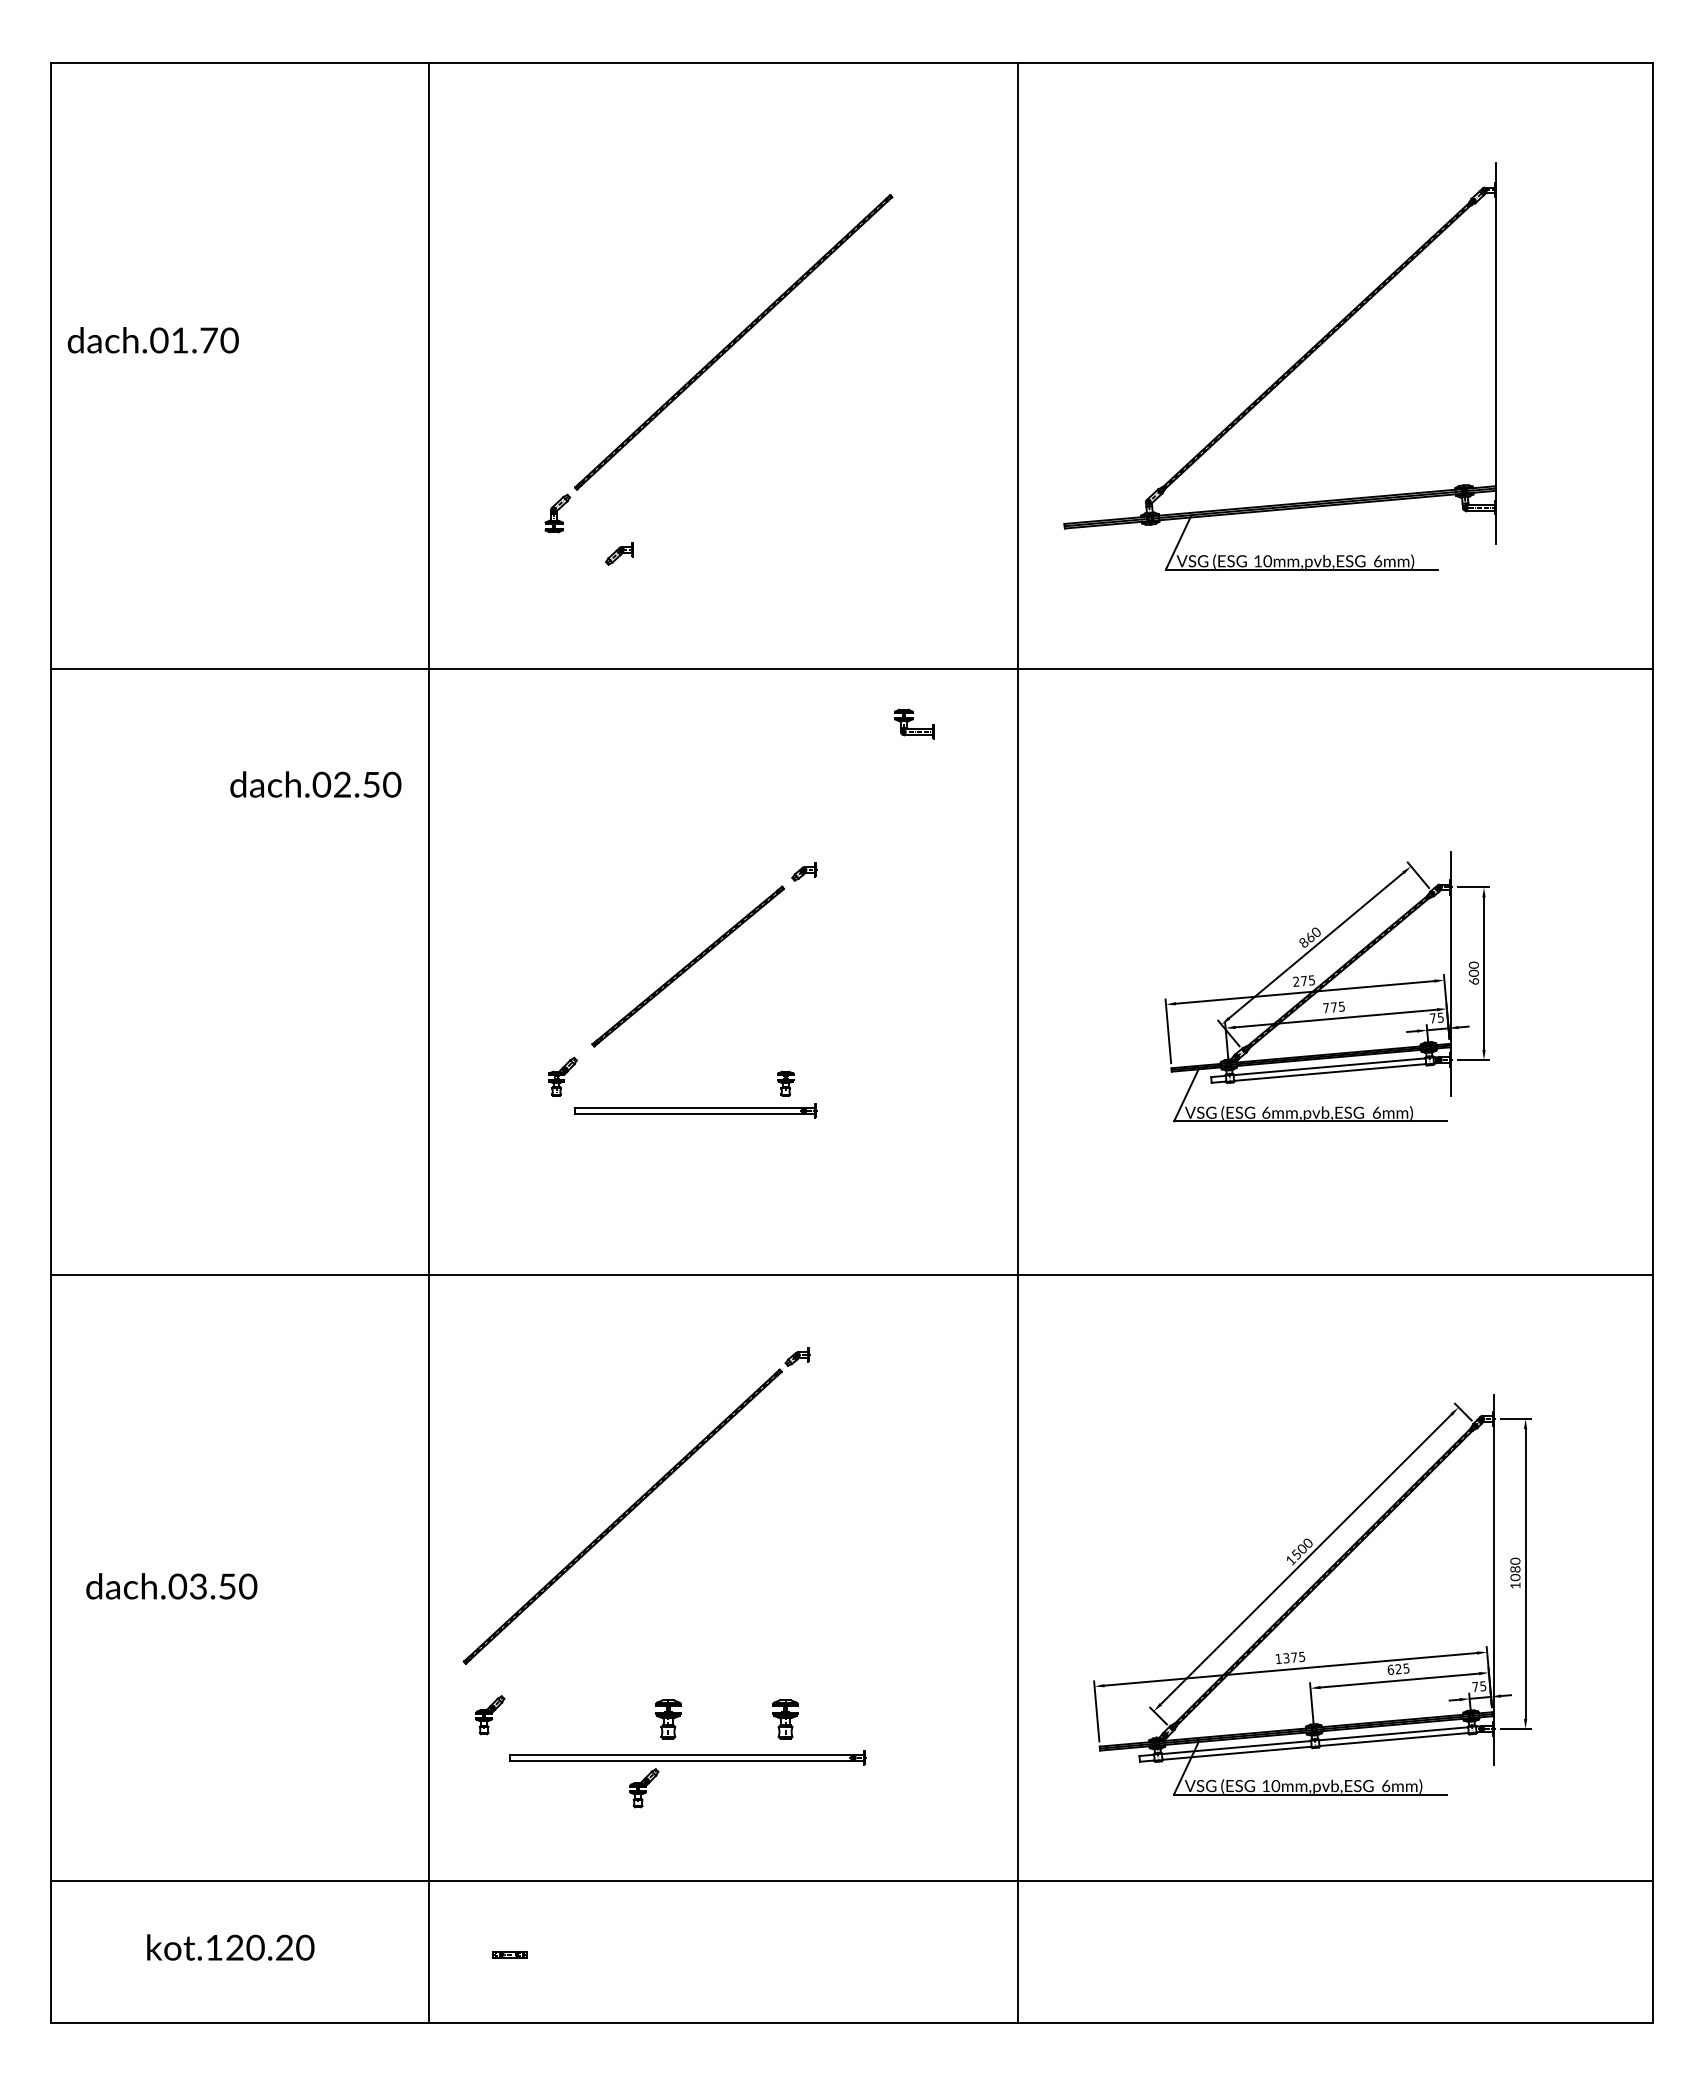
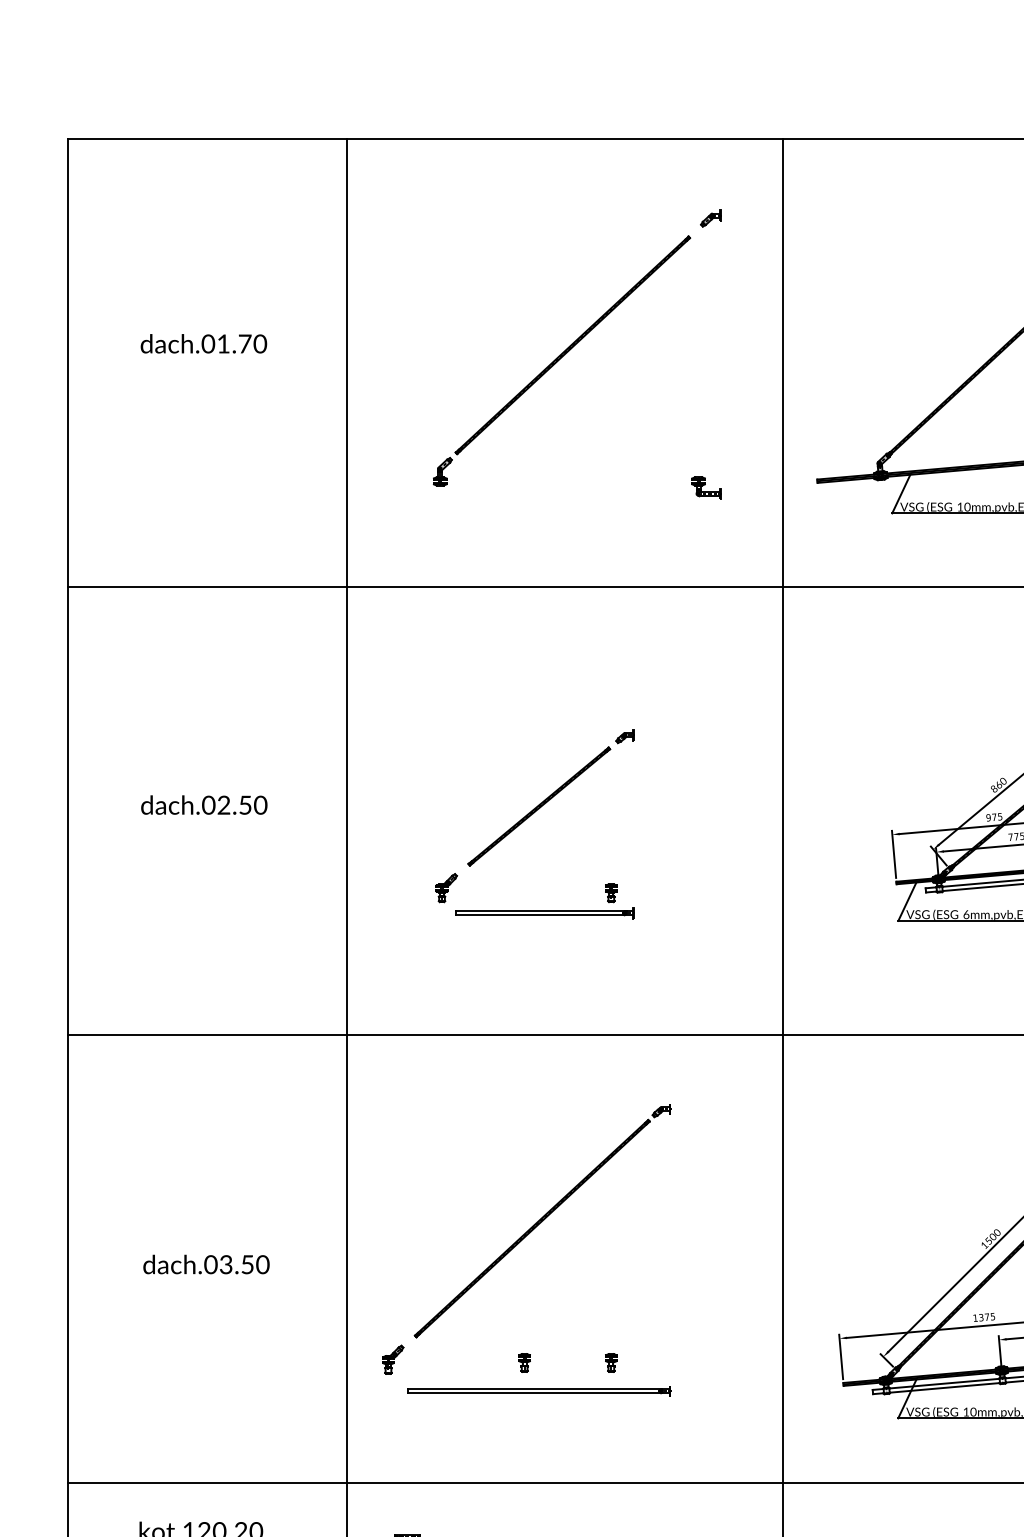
text: (152, 340) -> (203, 343), moved
part: (619, 553) -> (710, 218), moved
part: (914, 723) -> (706, 487), moved
text: (315, 784) -> (204, 805), moved
text: (1296, 981) -> (988, 817), 275 -> 975
part: (636, 1505) -> (542, 1220), moved
text: (171, 1586) -> (206, 1264), moved
part: (668, 1719) -> (524, 1362), size x0.62
part: (785, 1719) -> (611, 1362), size x0.62
part: (644, 1788) -> (506, 1413), removed

